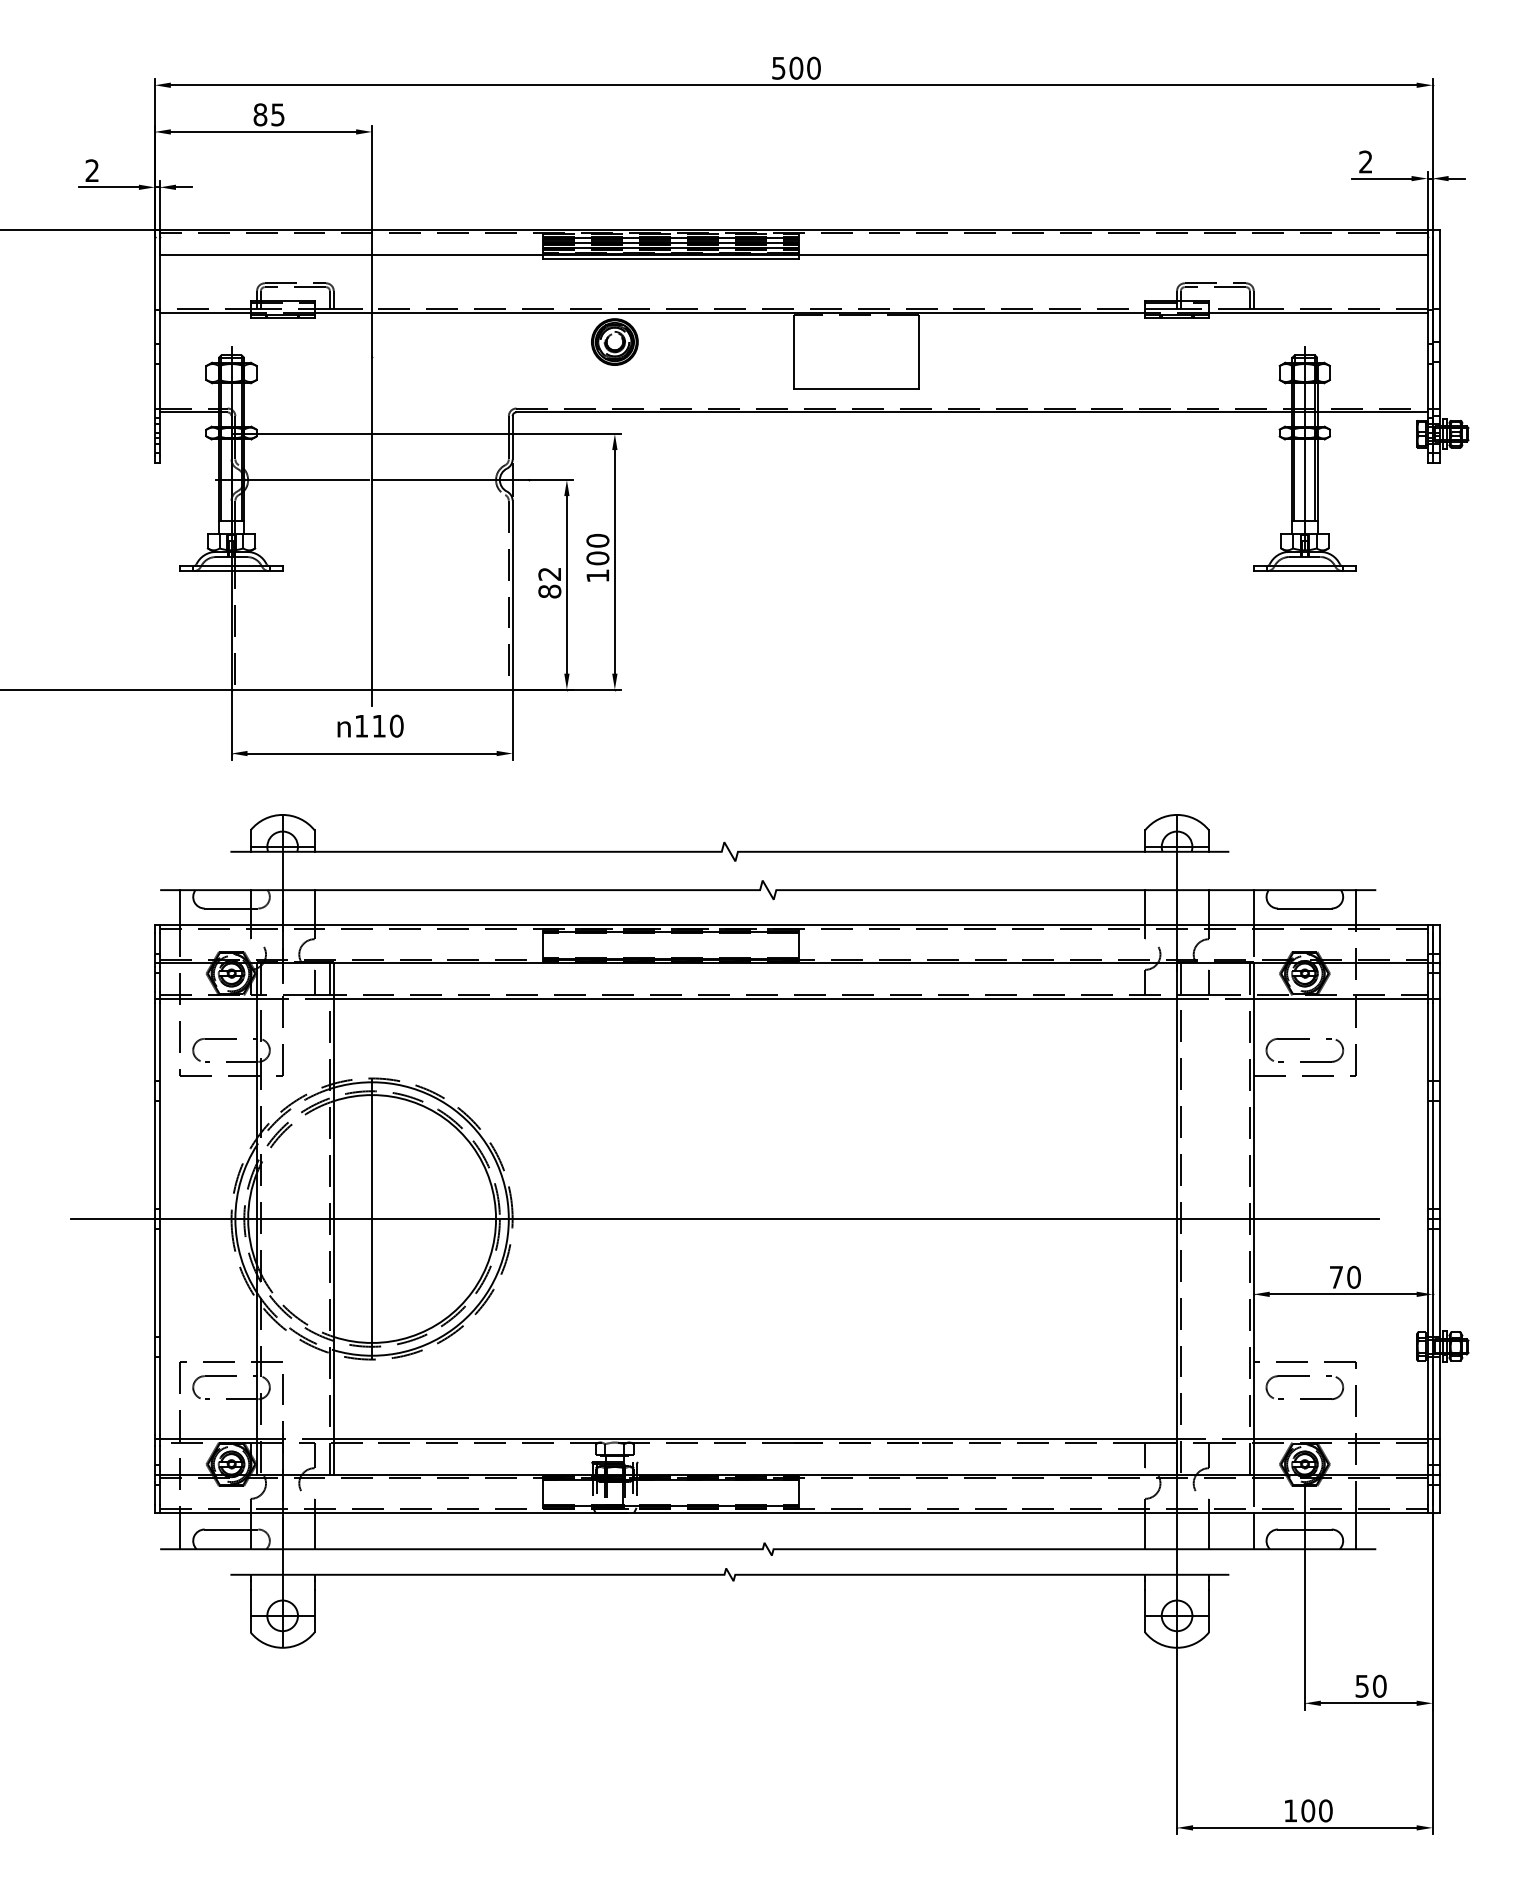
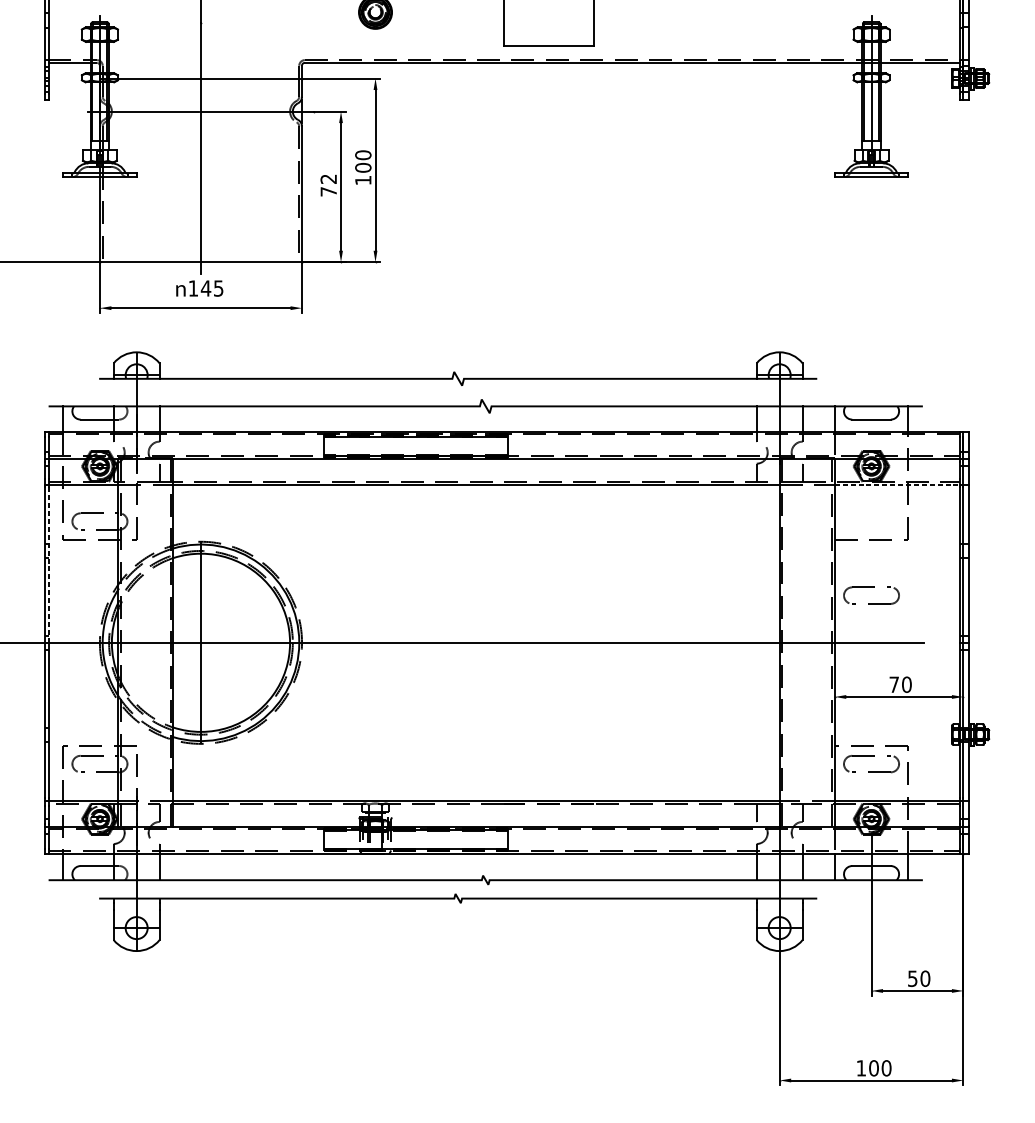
text: (549, 591) -> (328, 191), 82 -> 72
text: (387, 725) -> (212, 288), 110 -> 145
line: (1340, 999) -> (897, 485), solid -> dashed
part: (1304, 1039) -> (871, 587), moved
line: (160, 1110) -> (48, 564), solid -> dashed

